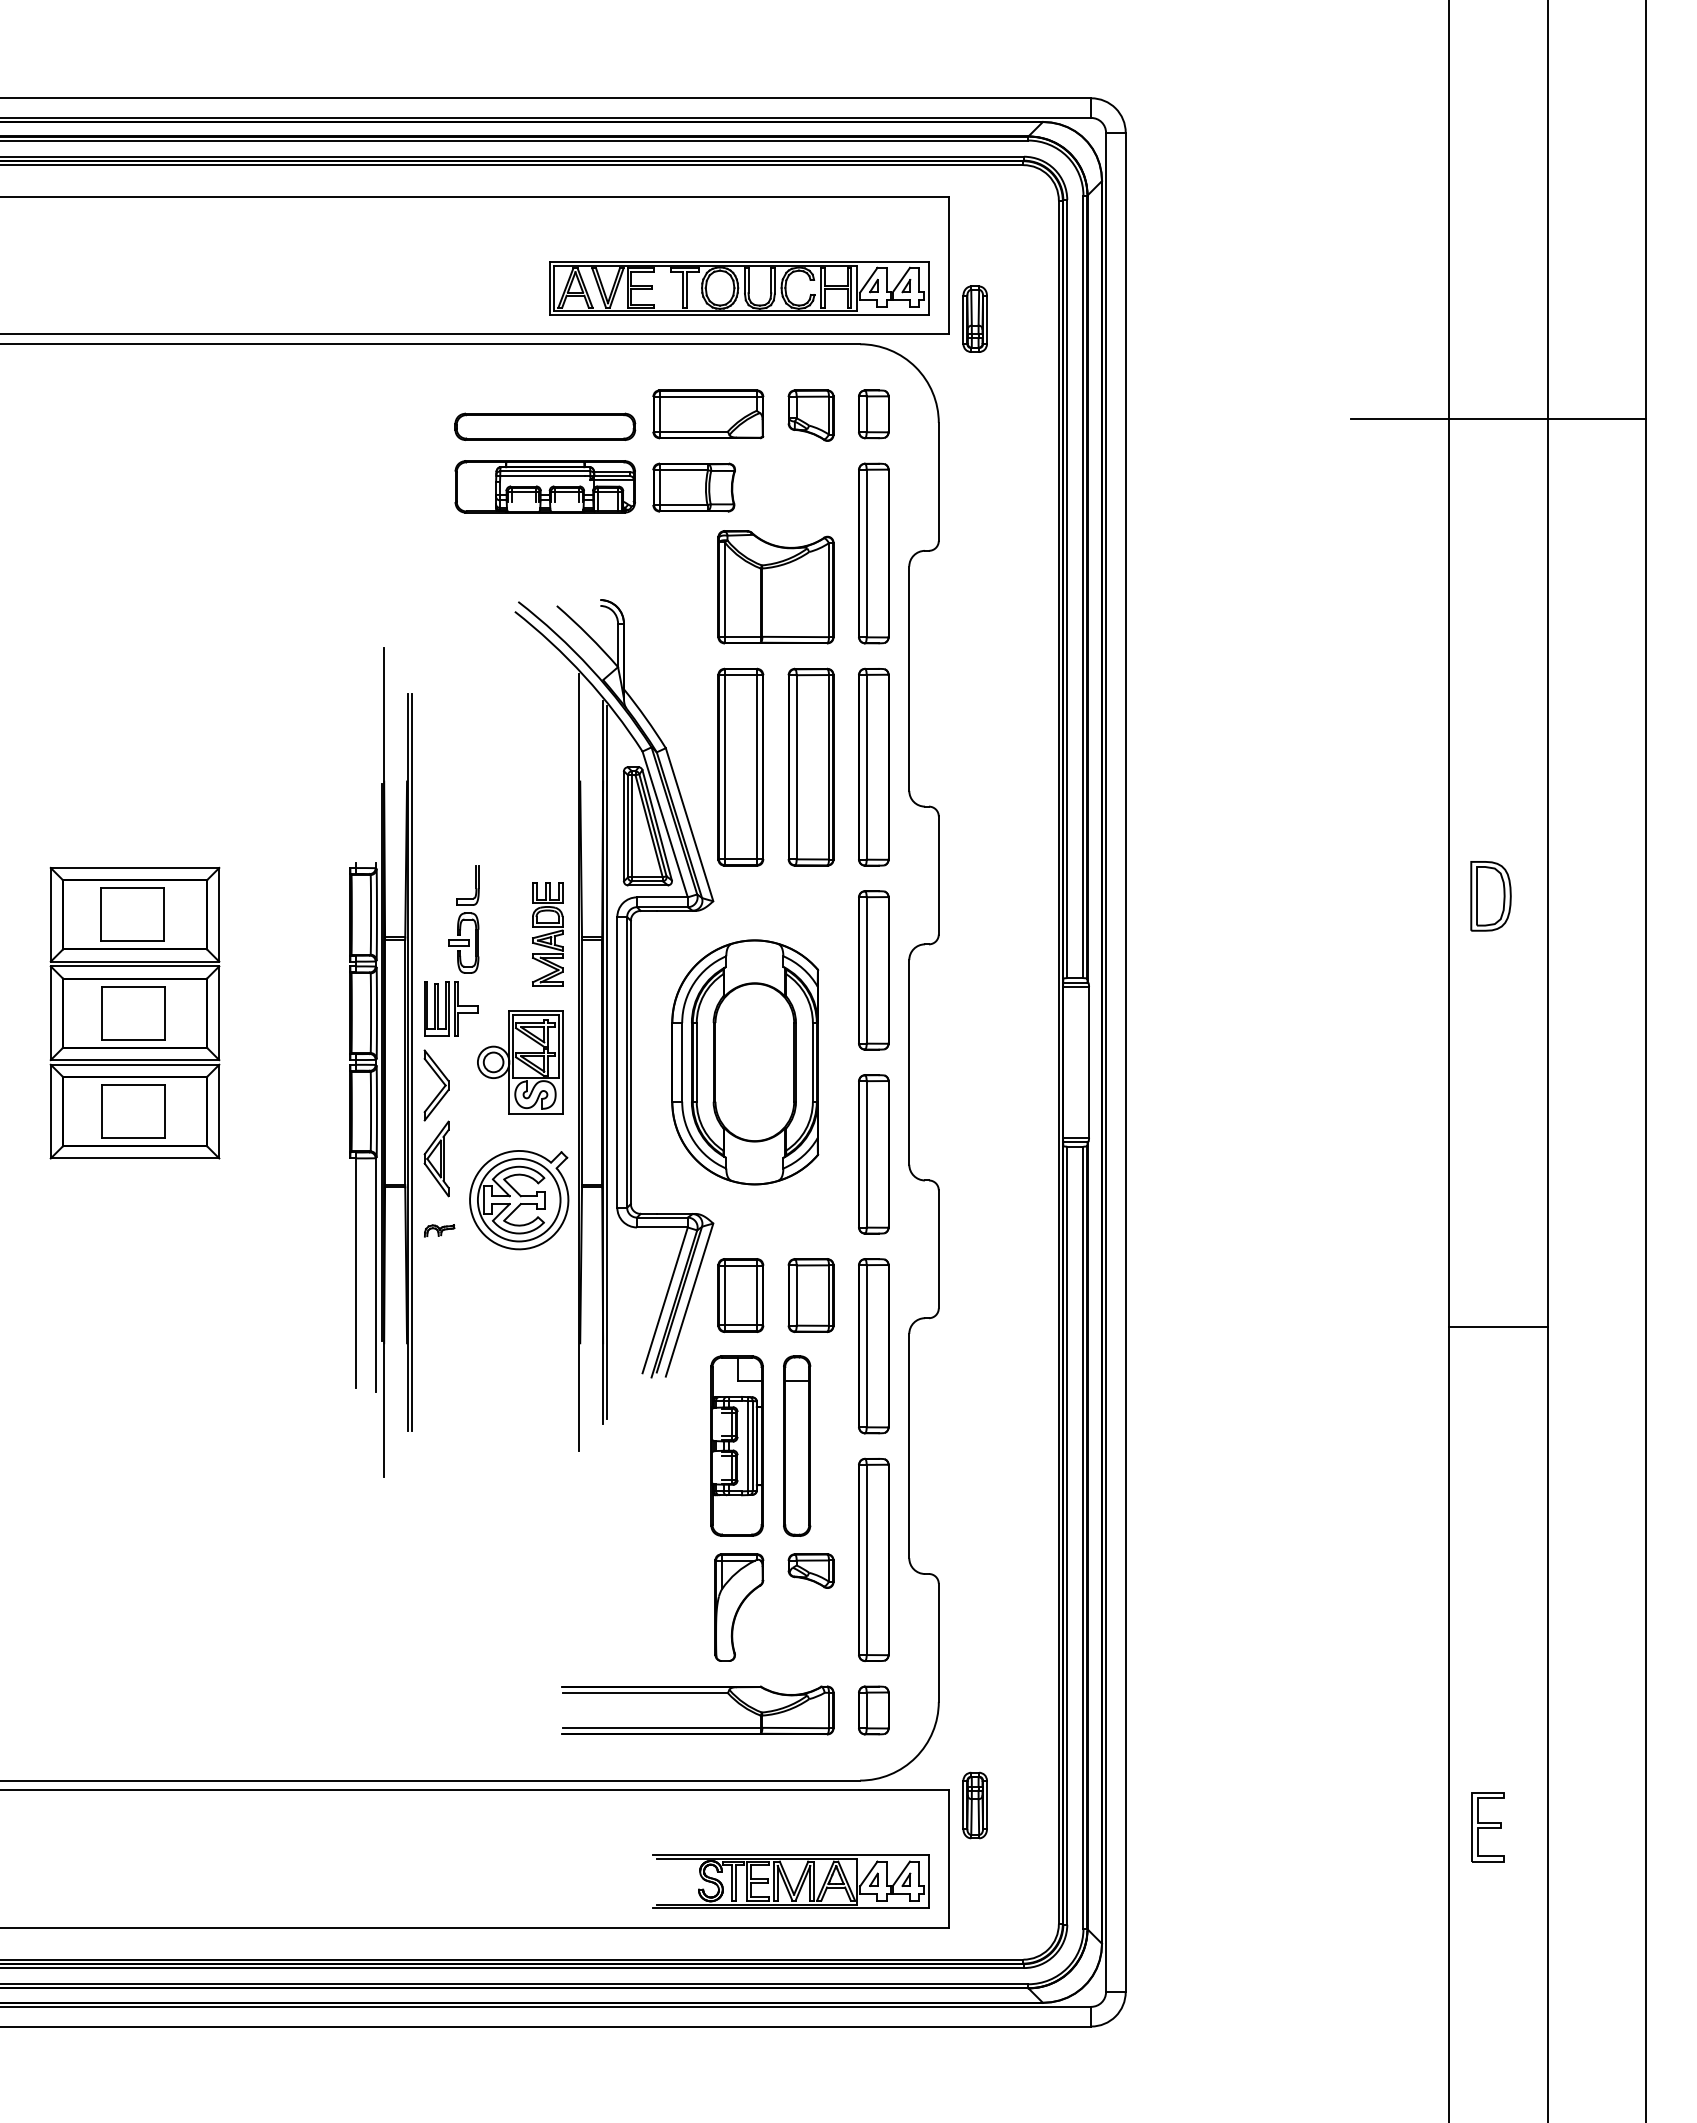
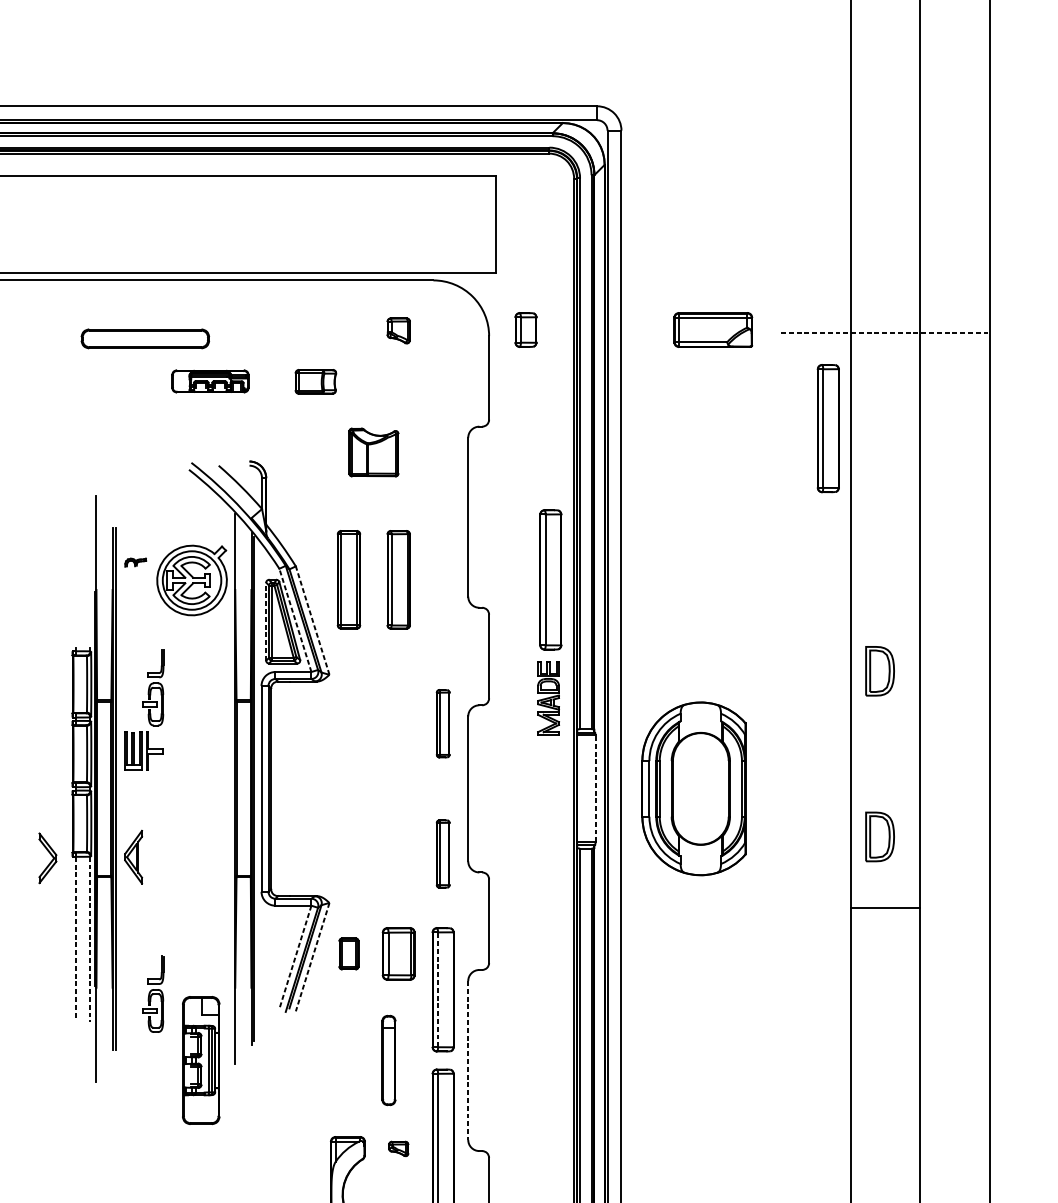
part: (739, 288) -> (348, 240), removed
part: (974, 318) -> (514, 262), removed
part: (708, 414) -> (713, 330), moved
part: (873, 414) -> (525, 330), moved
part: (810, 415) -> (398, 330), size x0.7
line: (1498, 418) -> (885, 332), solid -> dashed
part: (545, 426) -> (145, 338), moved
part: (544, 486) -> (209, 381), size x0.6
part: (693, 487) -> (315, 381), size x0.7
part: (873, 553) -> (828, 428), moved
part: (775, 587) -> (373, 452), size x0.6
part: (740, 766) -> (348, 579), size x0.7
part: (810, 766) -> (398, 579), size x0.7
part: (873, 766) -> (550, 579), moved
line: (665, 823) -> (295, 619), solid -> dashed
line: (689, 824) -> (312, 620), solid -> dashed
line: (623, 825) -> (265, 621), solid -> dashed
part: (547, 934) -> (548, 698), moved
part: (873, 970) -> (442, 723), size x0.6
line: (1089, 1061) -> (595, 788), solid -> dashed
part: (520, 1062) -> (192, 788), removed
part: (745, 1062) -> (694, 788), moved
part: (442, 1083) -> (52, 856), moved
part: (1490, 1130) -> (879, 837), added
part: (873, 1154) -> (442, 854), size x0.6
part: (519, 1200) -> (192, 580), moved
part: (439, 1230) -> (135, 562), moved
line: (355, 1273) -> (76, 938), solid -> dashed
line: (375, 1275) -> (90, 939), solid -> dashed
part: (740, 1295) -> (348, 953), size x0.6
line: (665, 1300) -> (295, 957), solid -> dashed
line: (689, 1300) -> (312, 957), solid -> dashed
line: (1498, 1327) -> (885, 907), moved
line: (866, 1345) -> (437, 989), solid -> dashed
part: (463, 1352) -> (152, 994), added
part: (736, 1445) -> (200, 1060), moved
part: (797, 1445) -> (389, 1060), size x0.7
line: (909, 1446) -> (468, 1060), solid -> dashed
part: (810, 1570) -> (398, 1148), size x0.6

